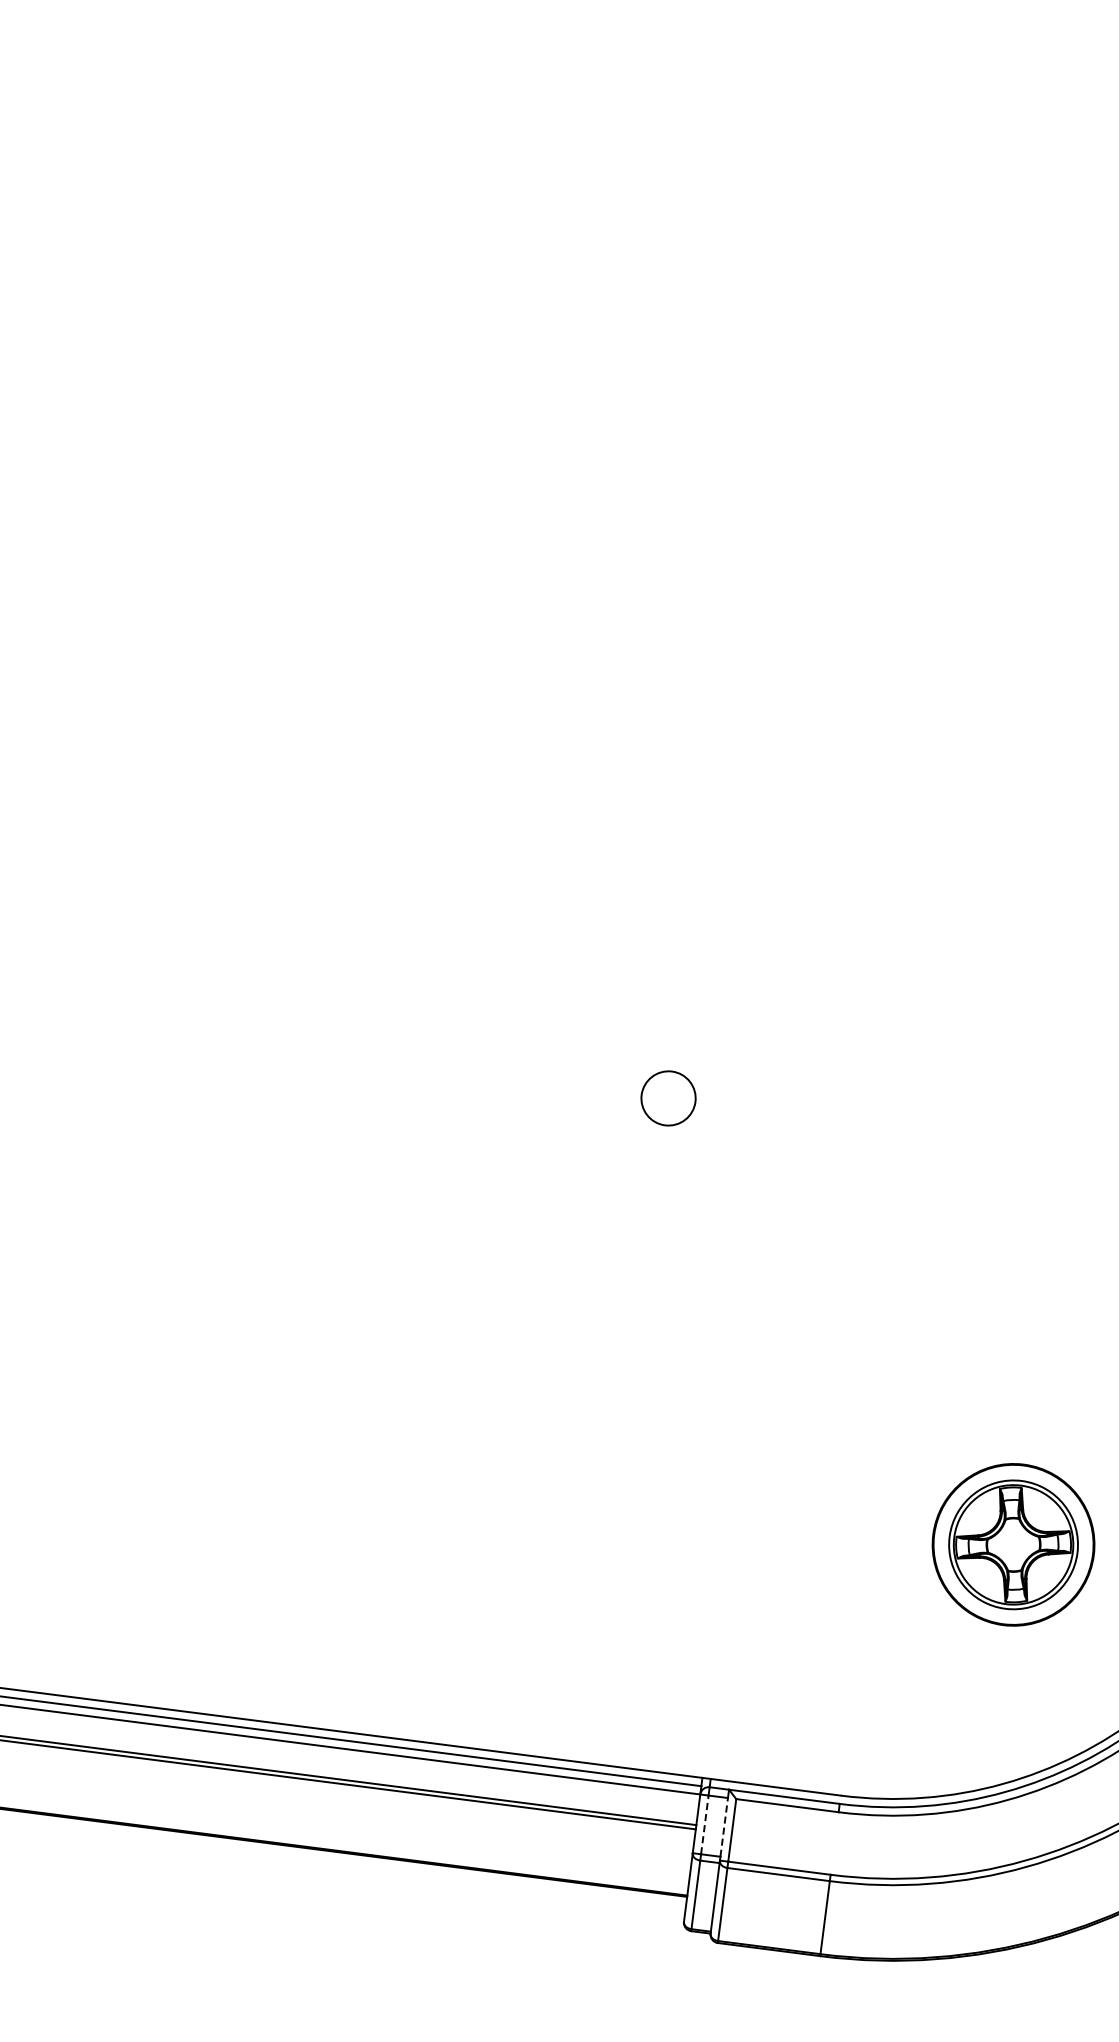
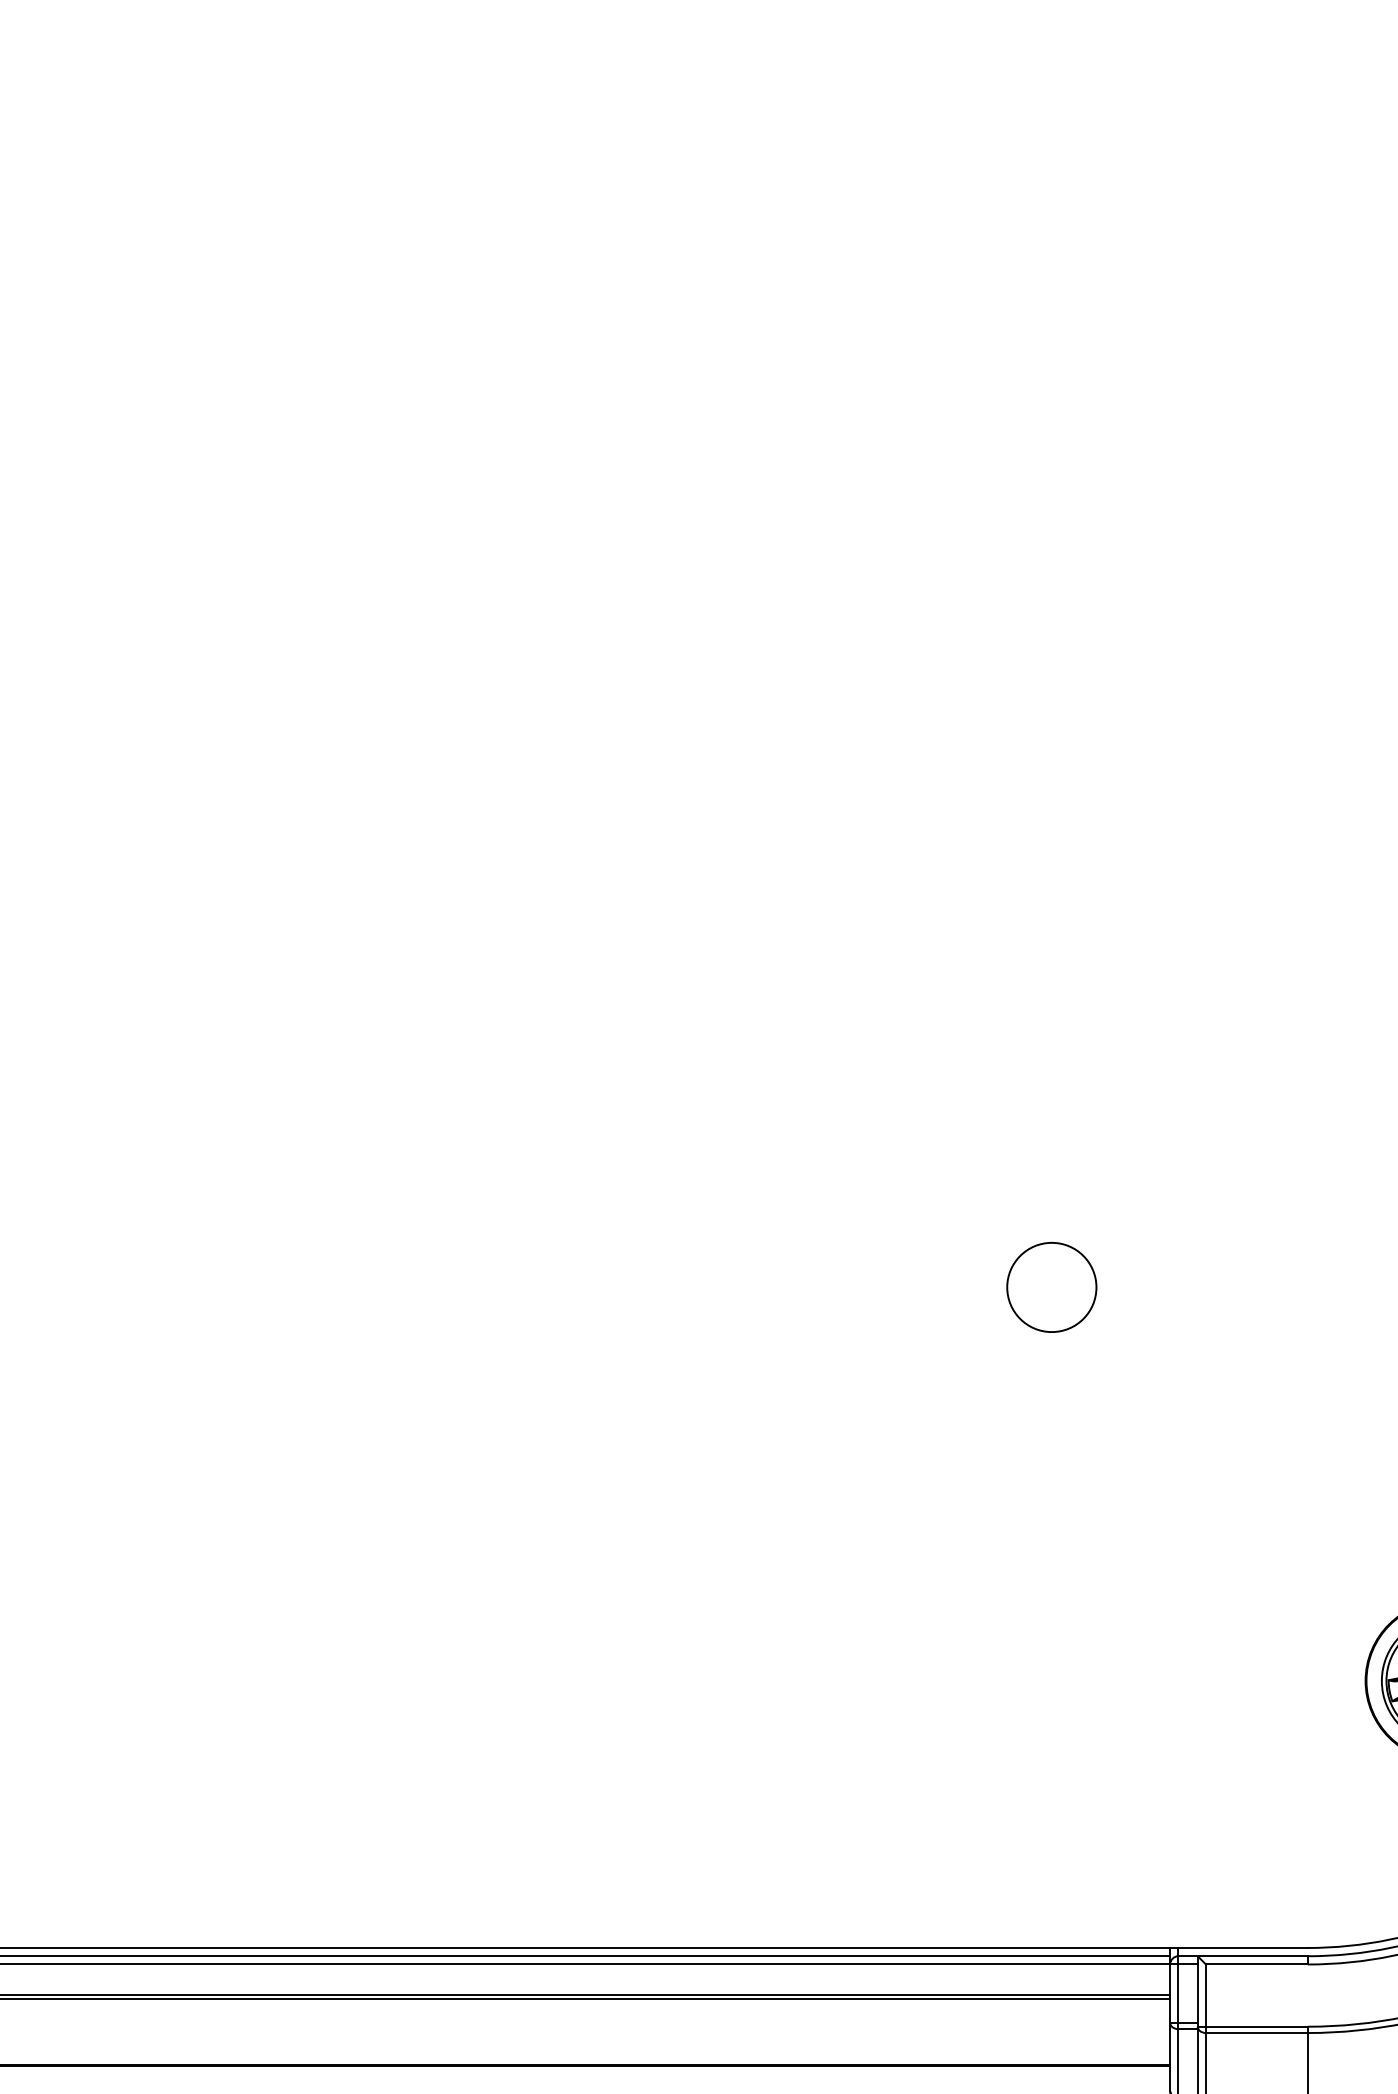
circle: (668, 1098) -> (1051, 1287), size x1.67
line: (704, 1824) -> (1178, 1993), dashed -> solid
line: (724, 1827) -> (1197, 1993), dashed -> solid

